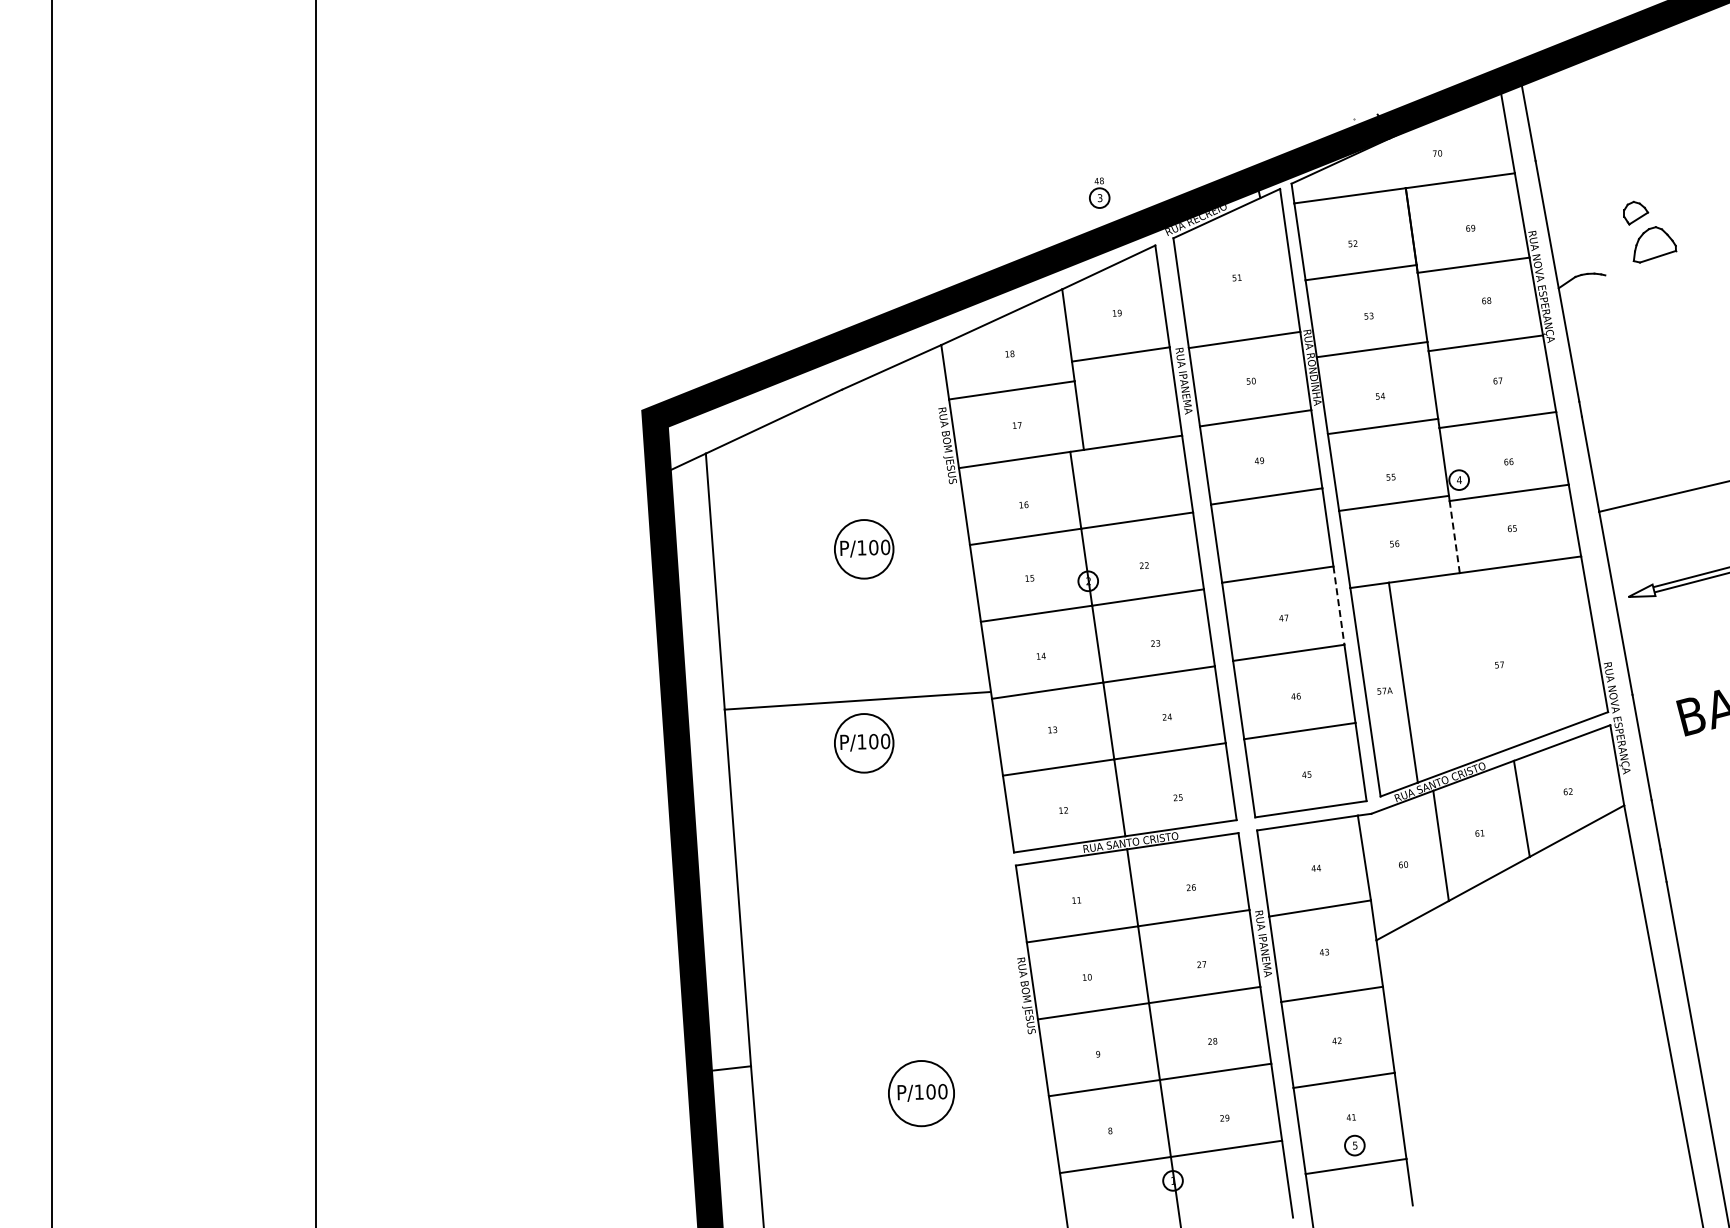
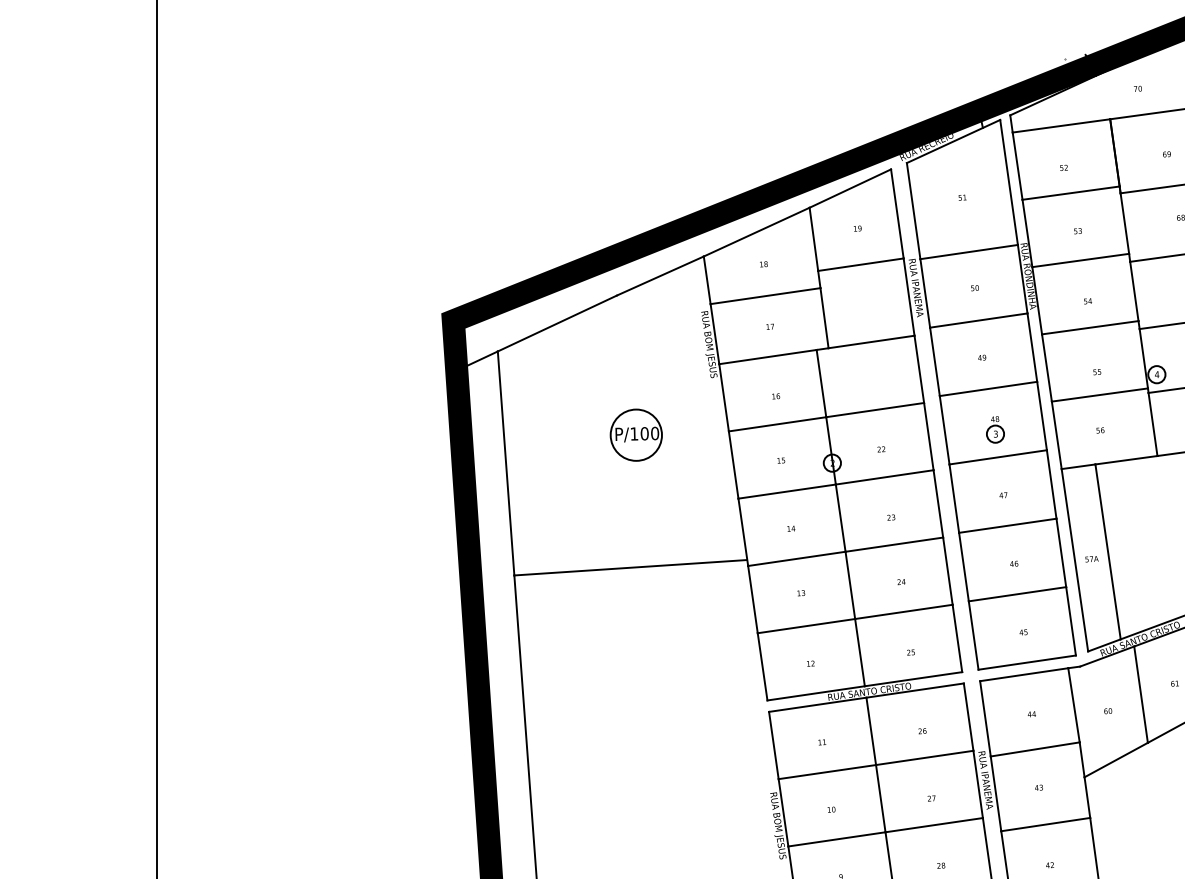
part: (1099, 192) -> (995, 429), moved
line: (1454, 536) -> (1152, 423), dashed -> solid
line: (1338, 605) -> (1051, 484), dashed -> solid
part: (864, 743) -> (636, 605), removed

